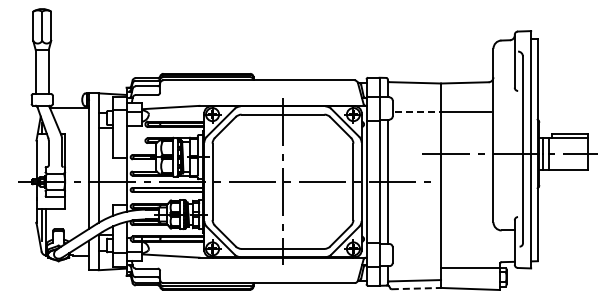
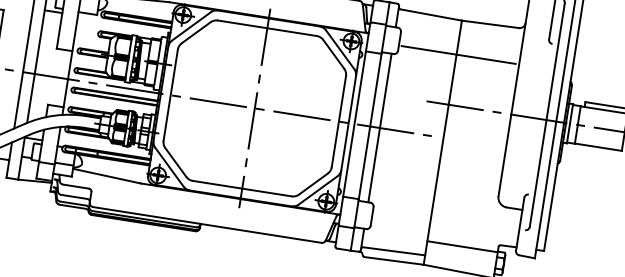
line: (418, 112) -> (429, 51), dashed -> solid
line: (416, 288) -> (394, 260), dashed -> solid

